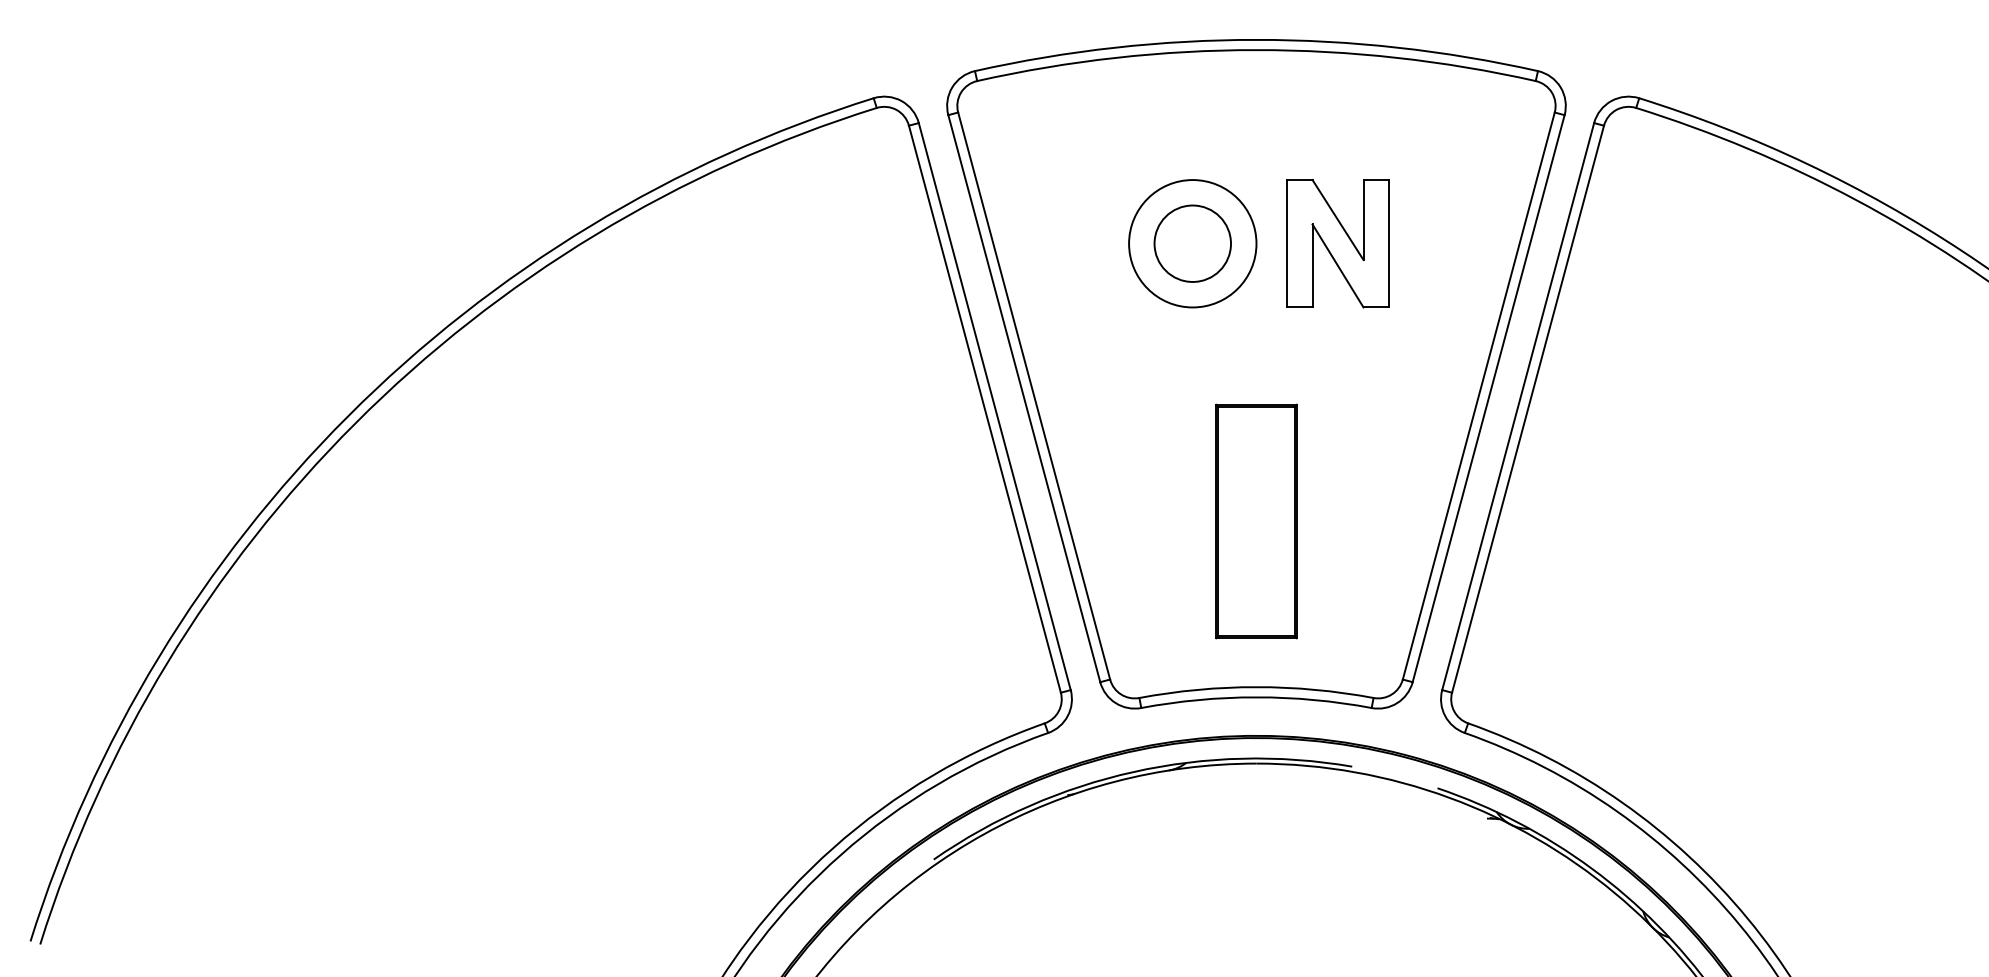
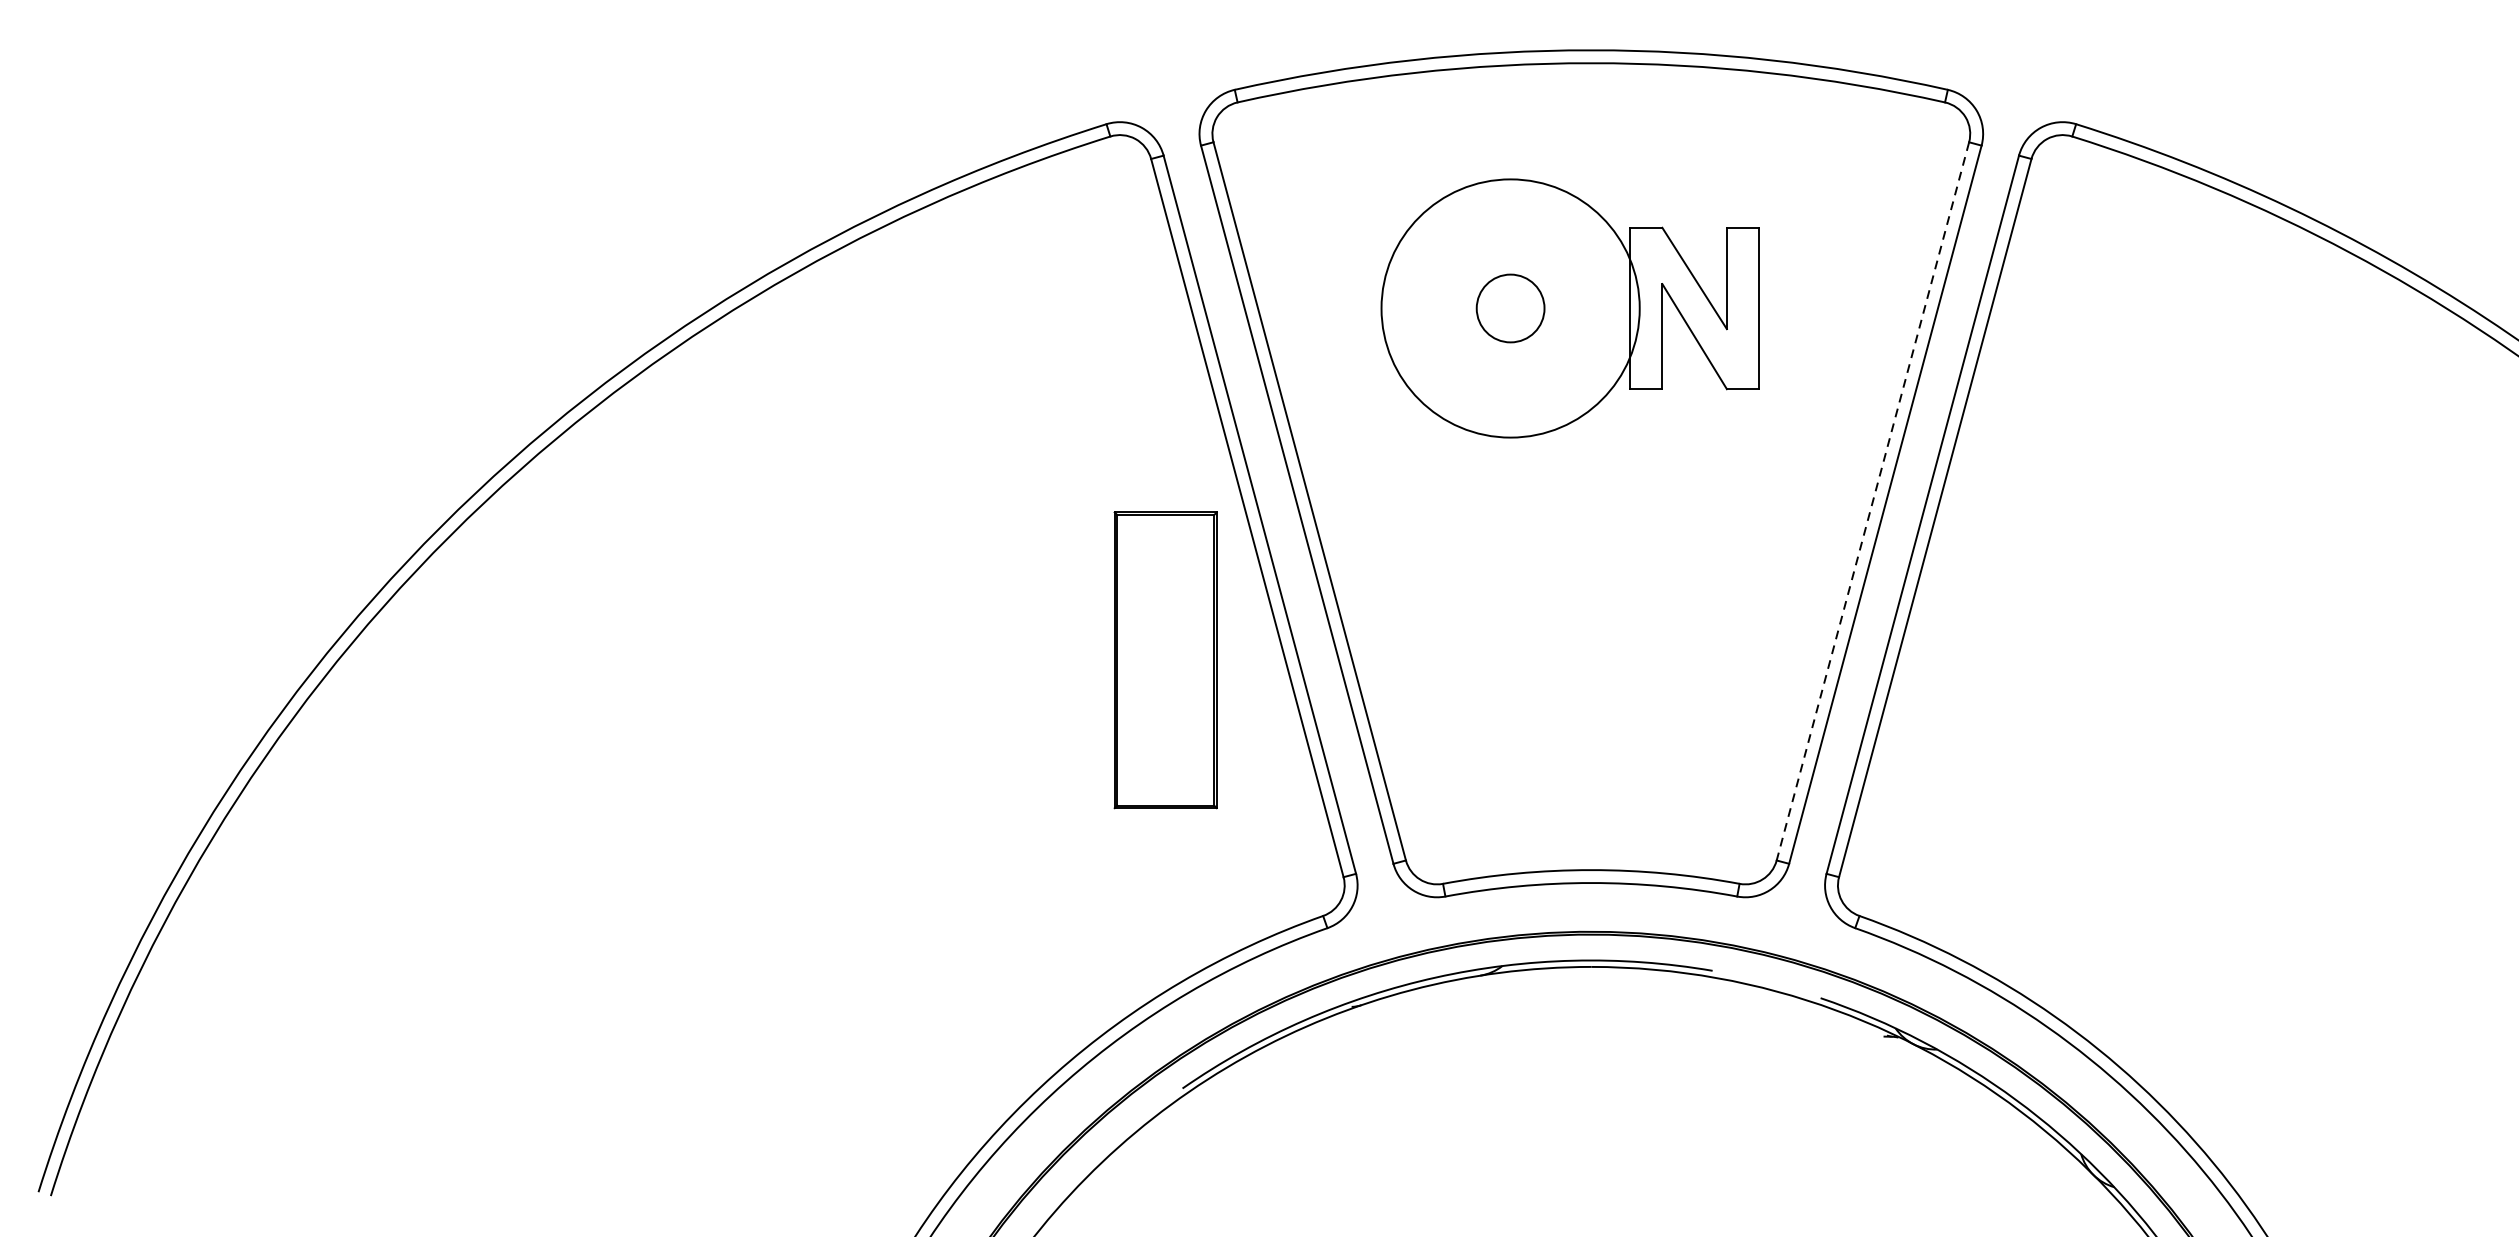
circle: (1192, 243) -> (1510, 308), size x0.7
circle: (1192, 243) -> (1510, 308), size x1.6
line: (1478, 396) -> (1872, 501), solid -> dashed
part: (1256, 521) -> (1165, 660), moved

